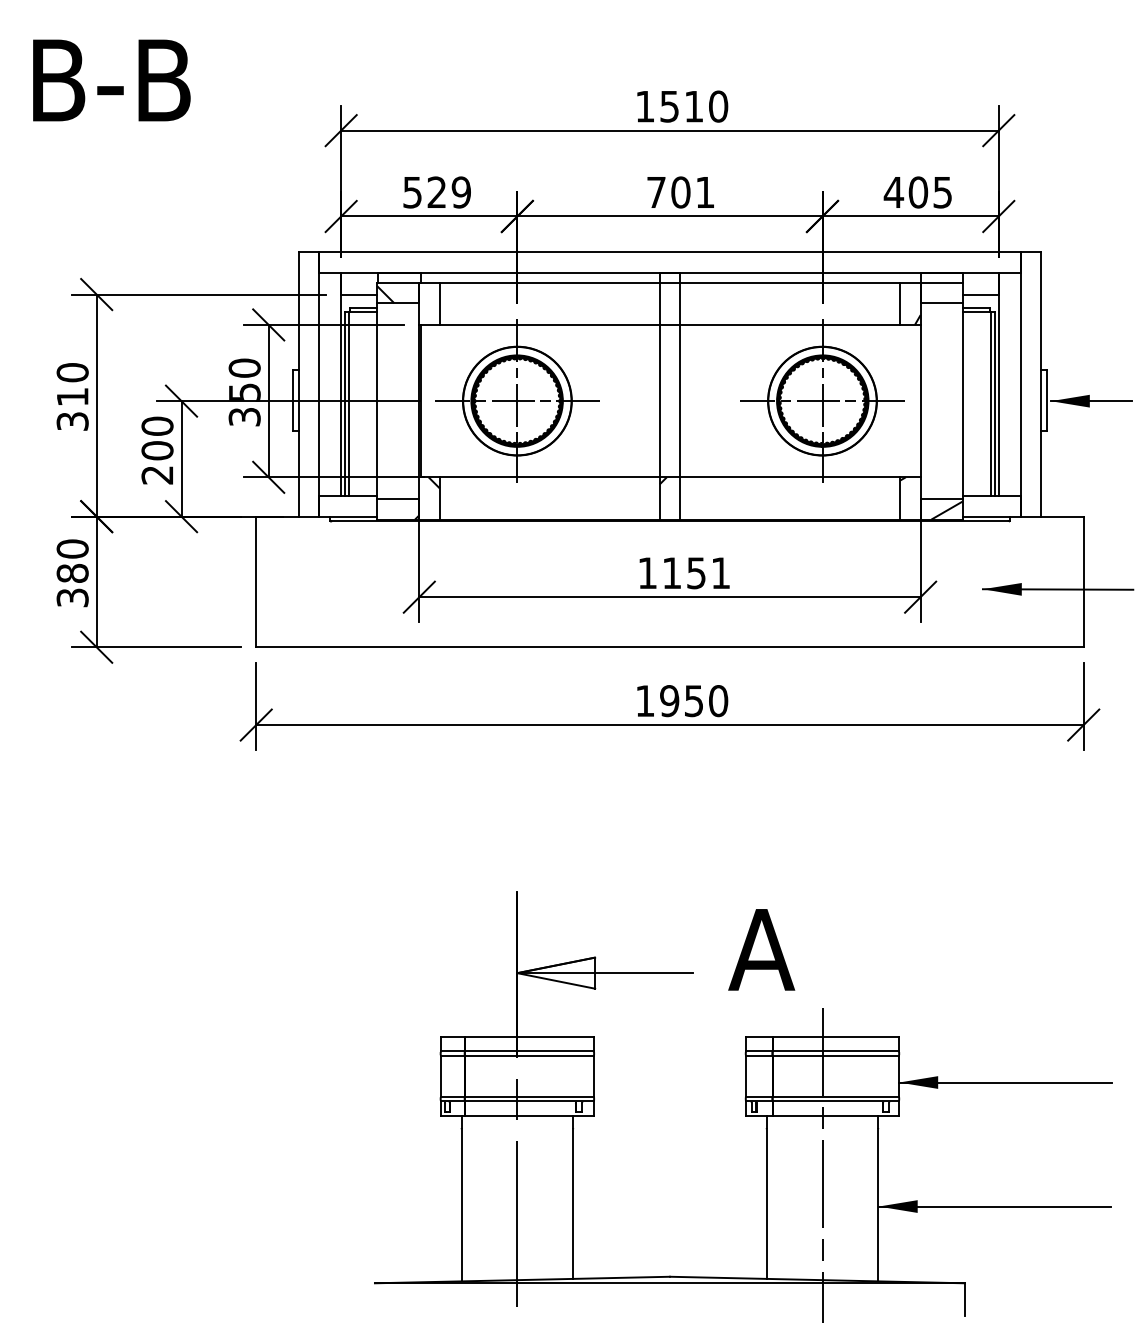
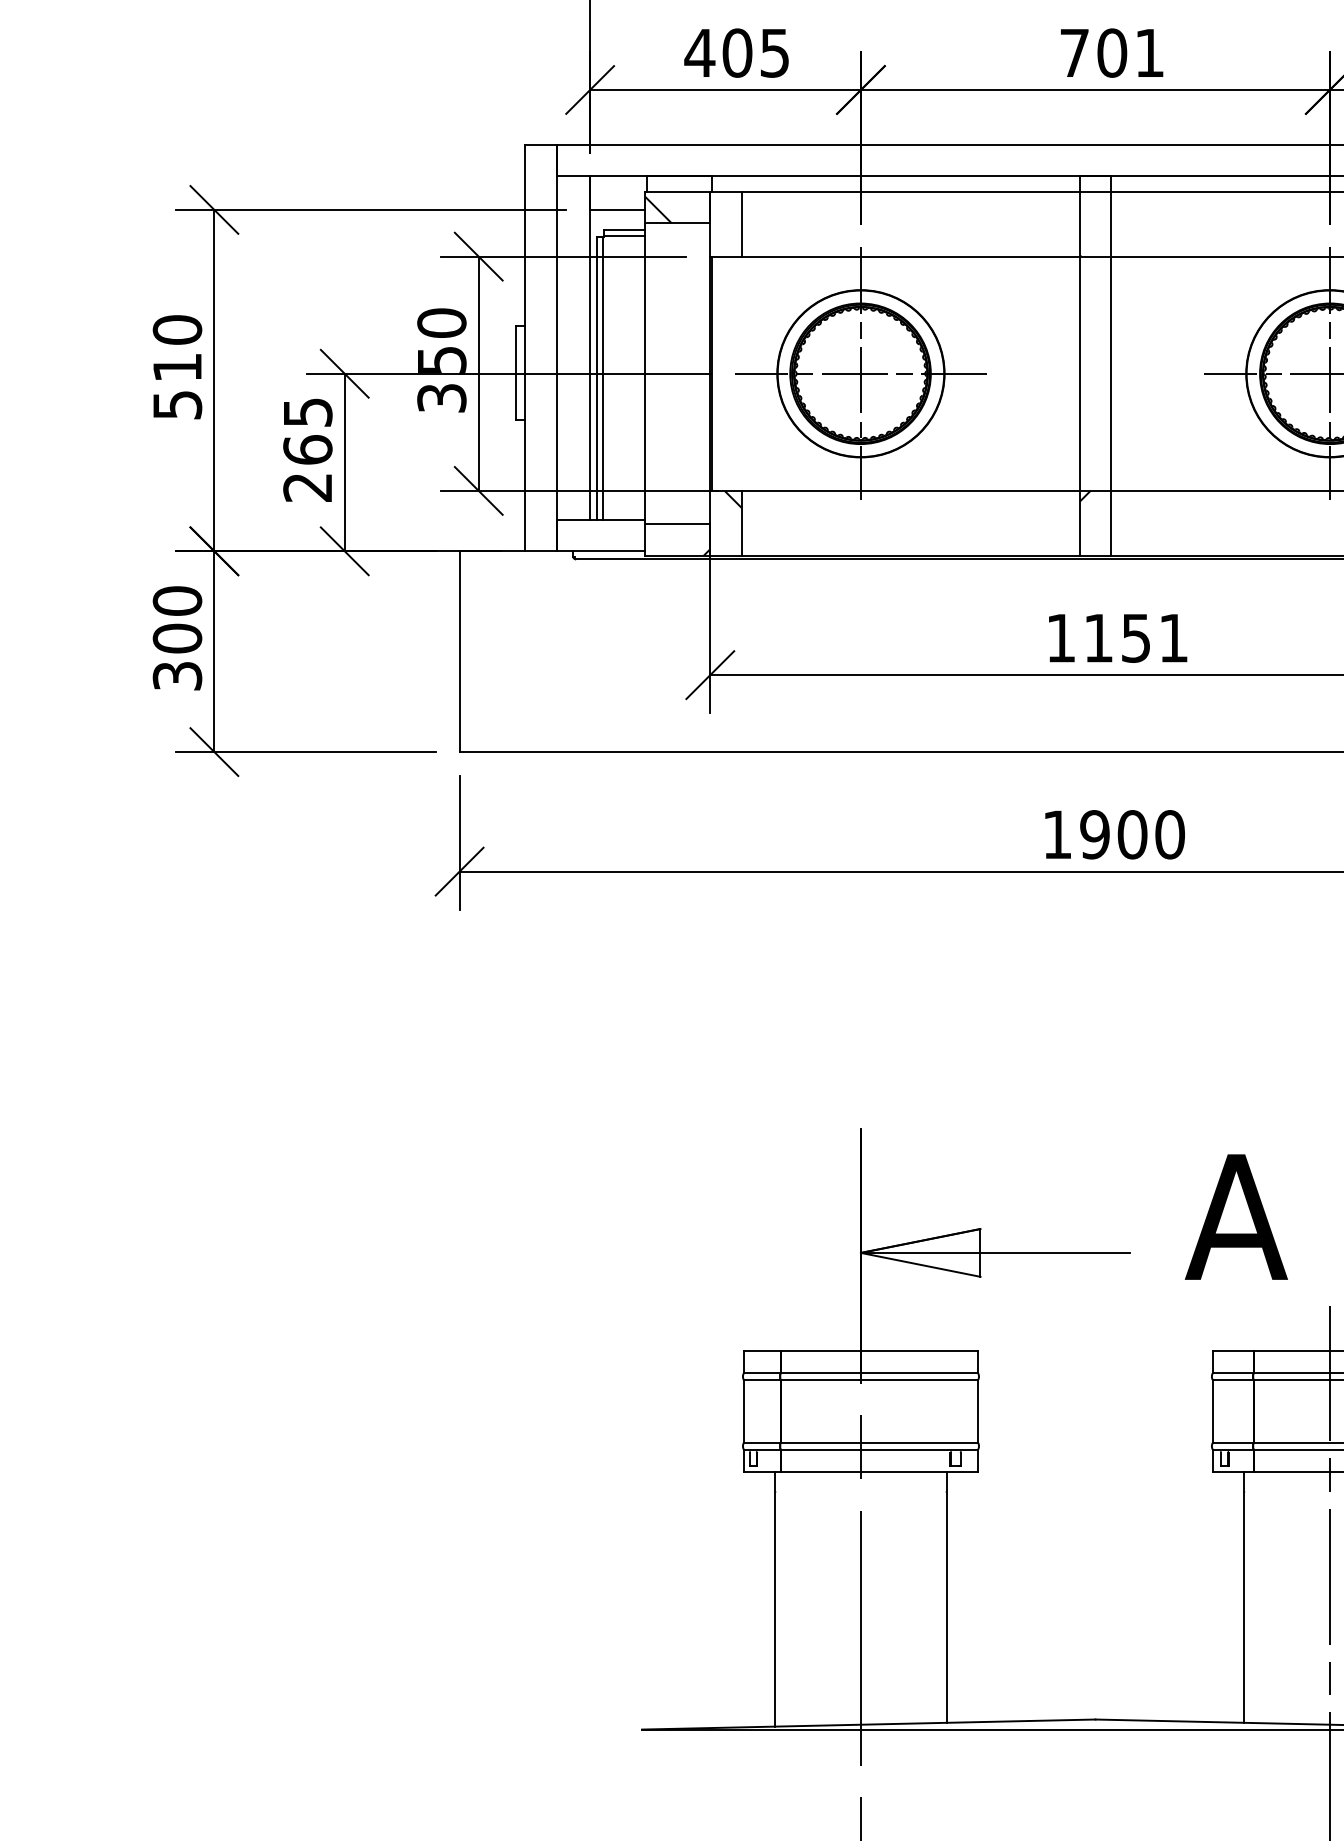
text: (436, 192) -> (736, 53), 529 -> 405
text: (72, 421) -> (177, 405), 310 -> 510
text: (157, 438) -> (307, 431), 200 -> 265
text: (72, 573) -> (177, 638), 380 -> 300
text: (693, 701) -> (1131, 835), 1950 -> 1900

